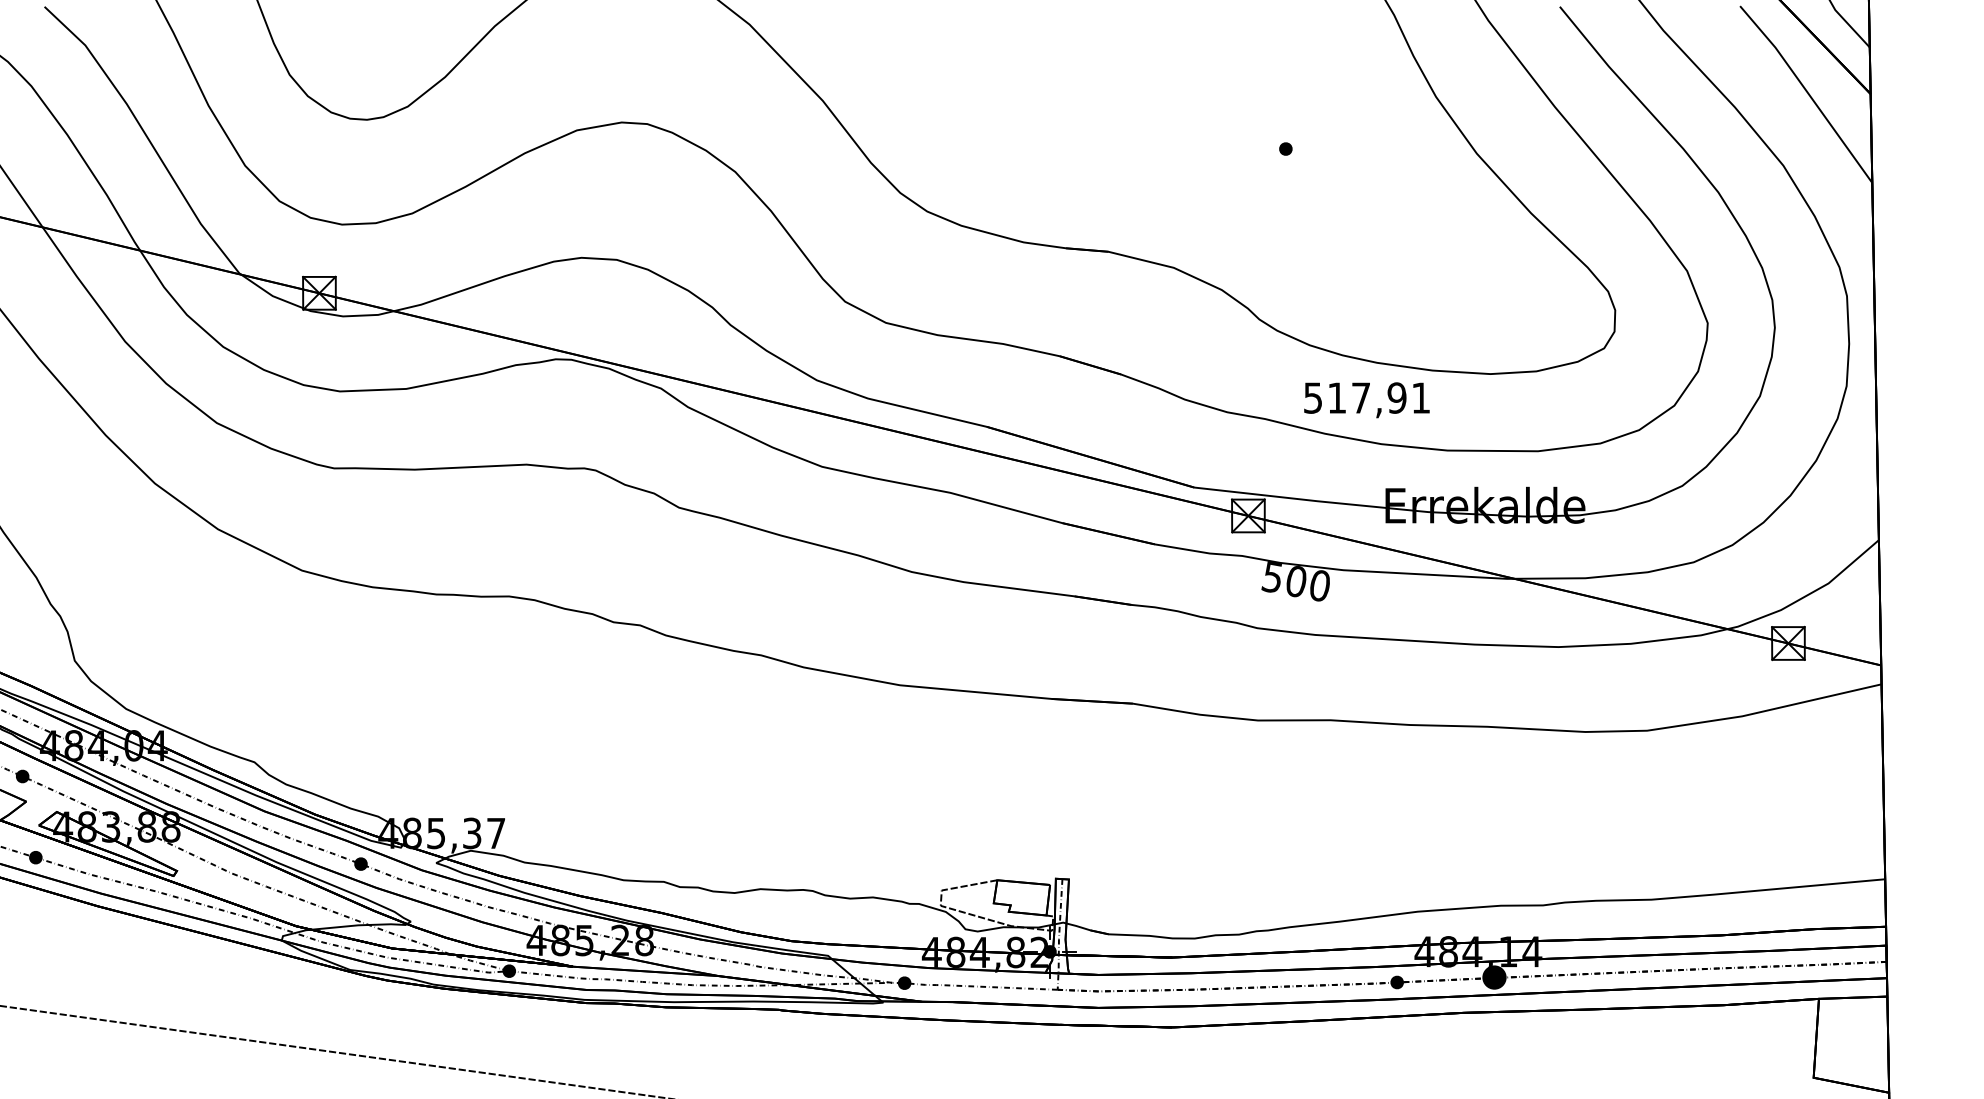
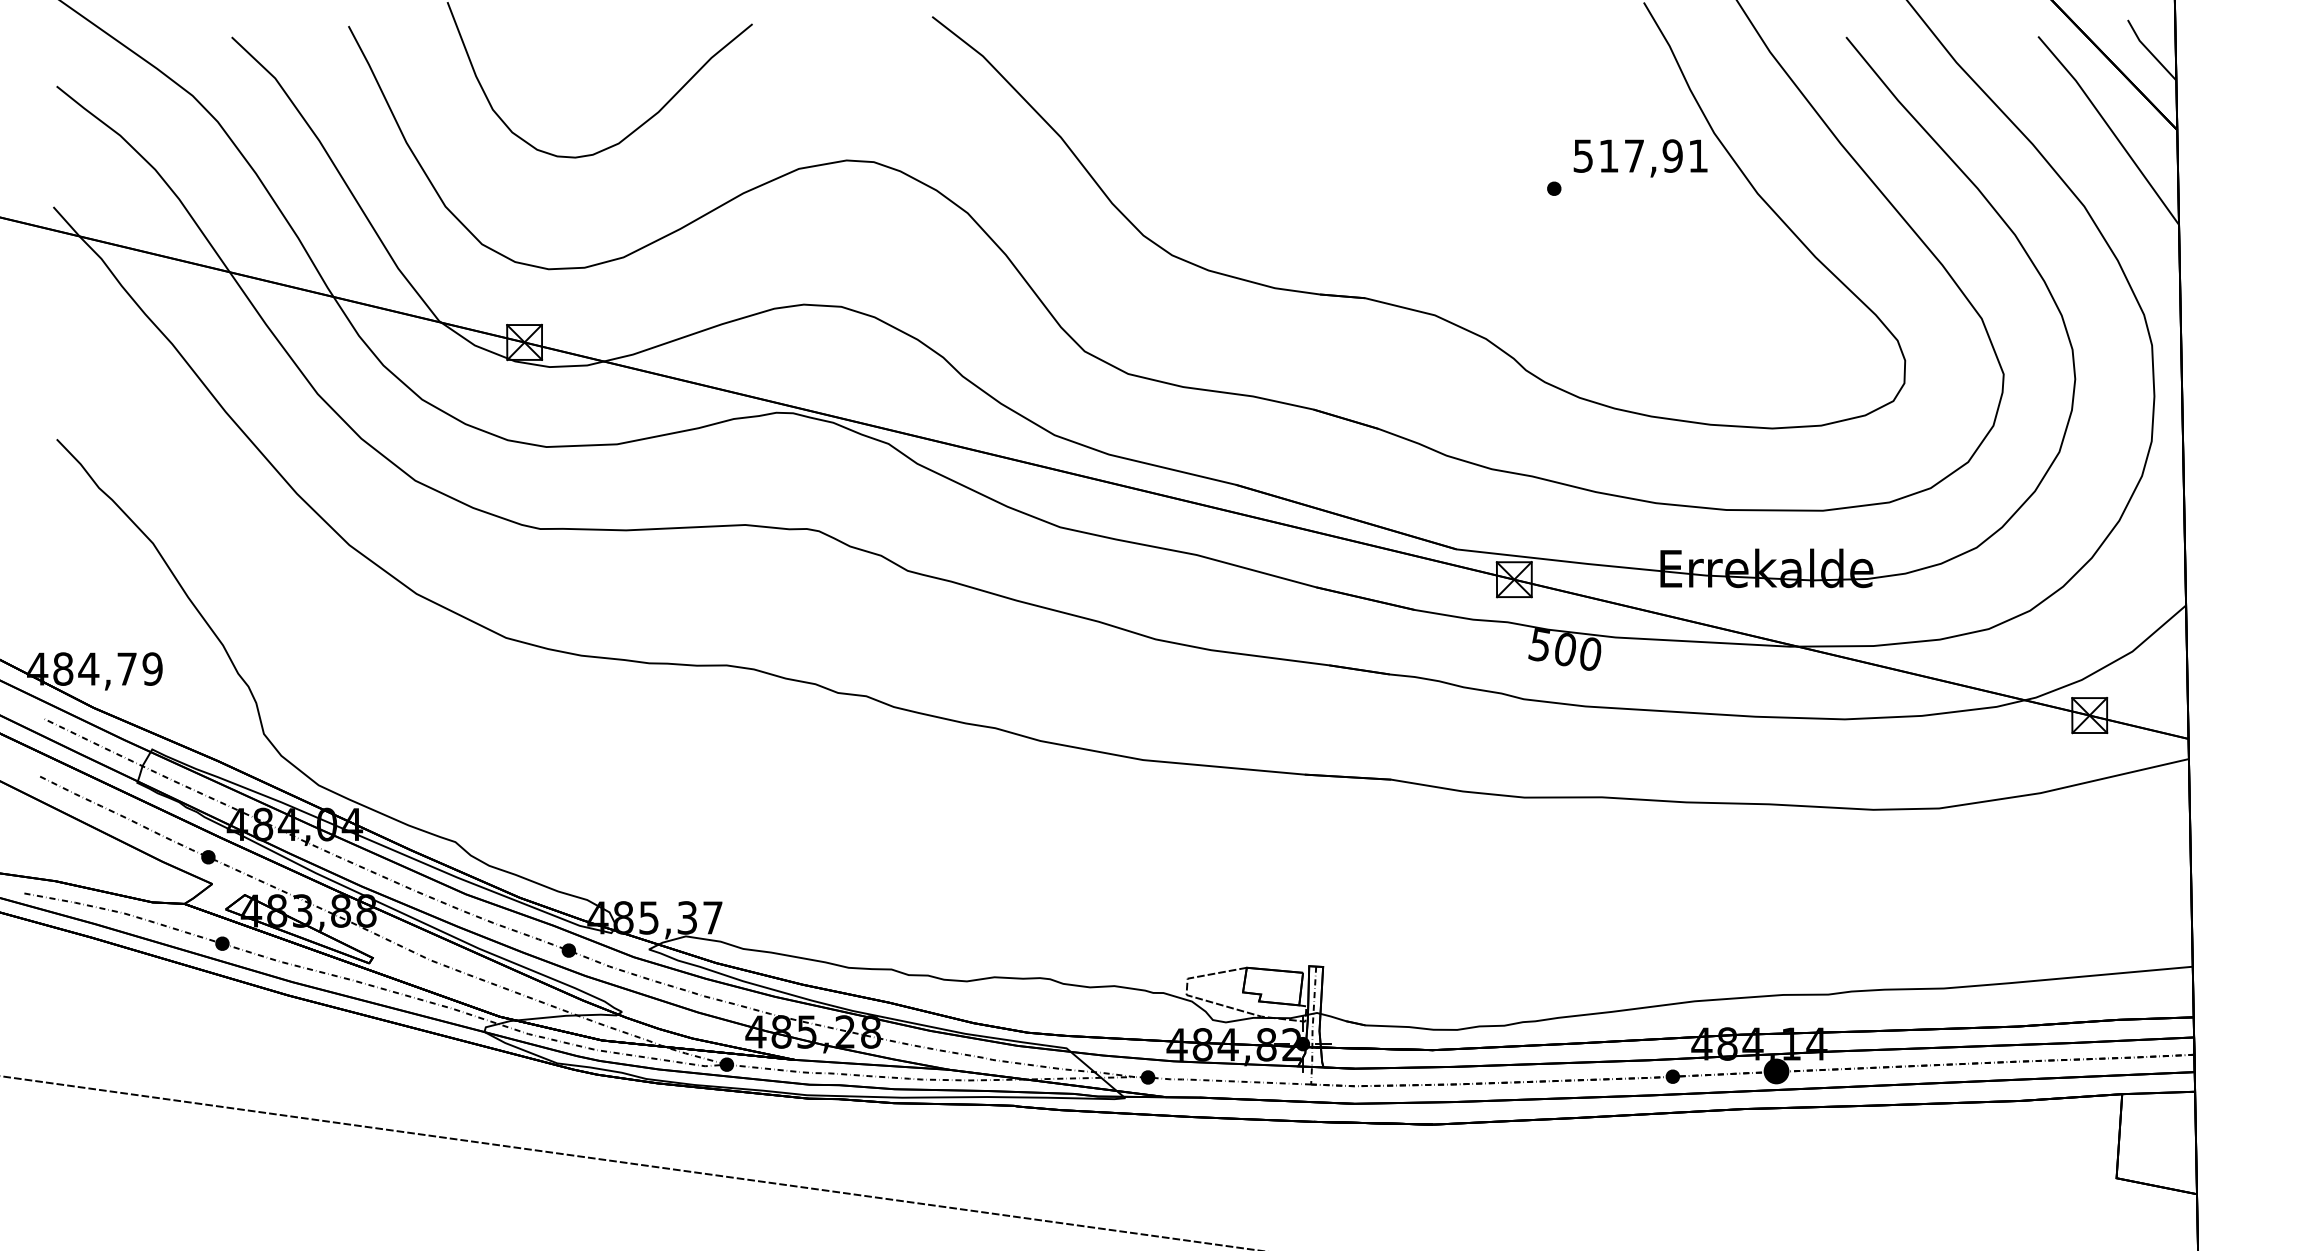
text: (1366, 400) -> (1640, 158), moved

